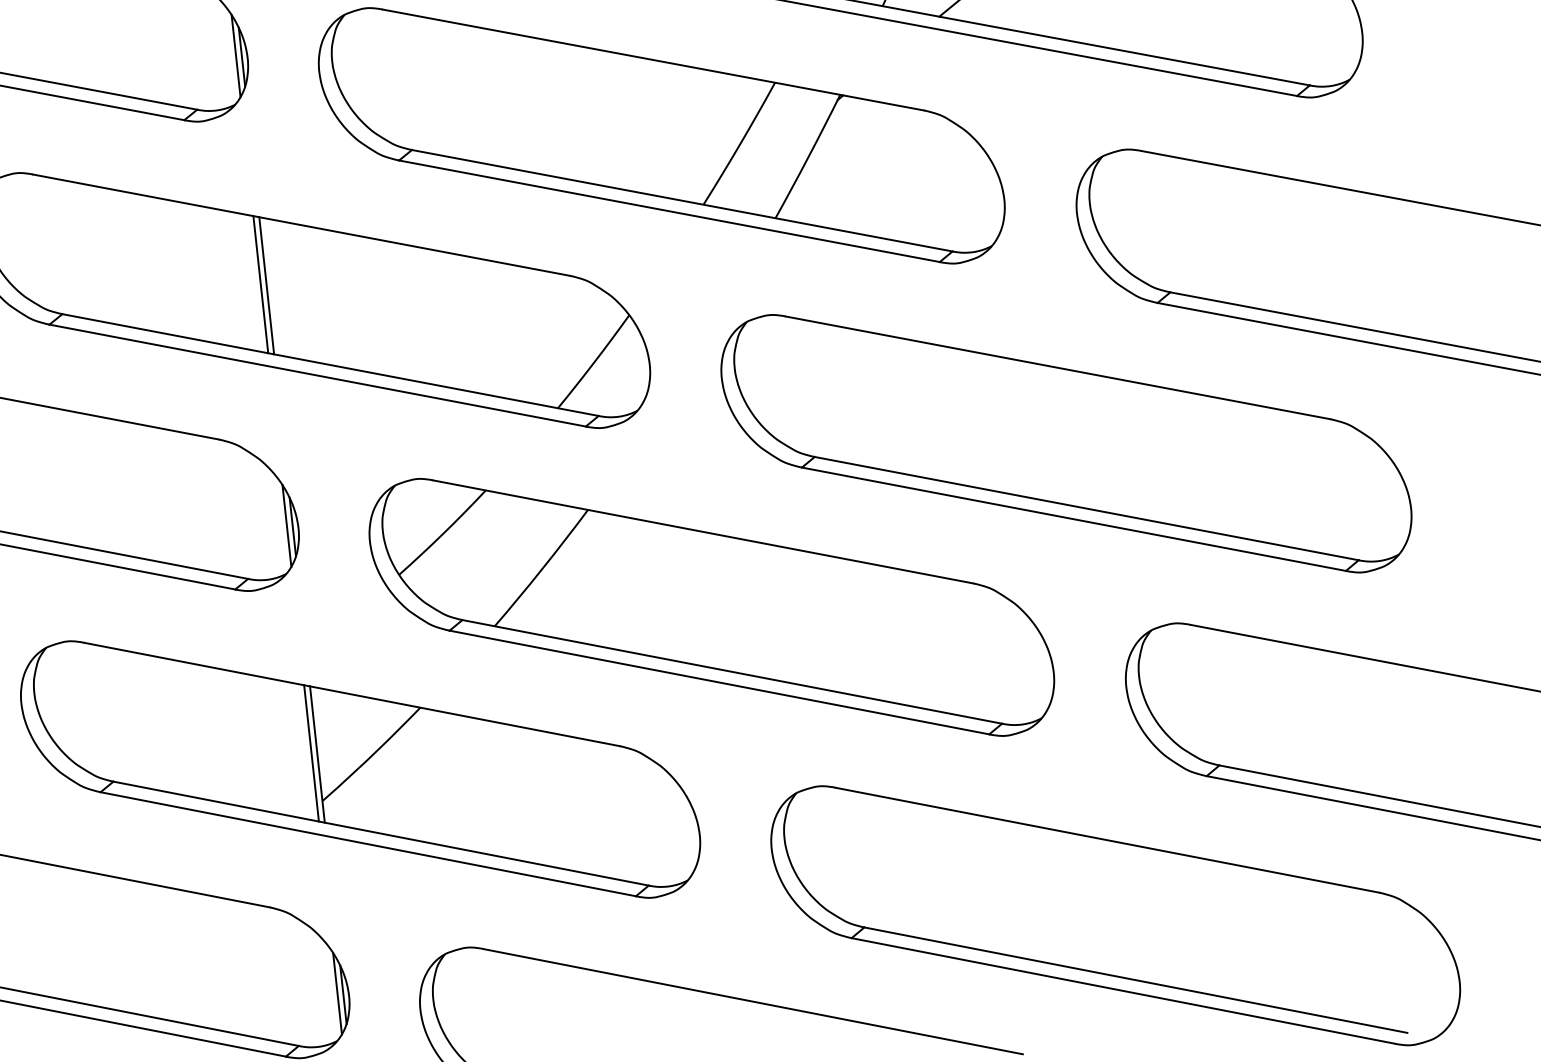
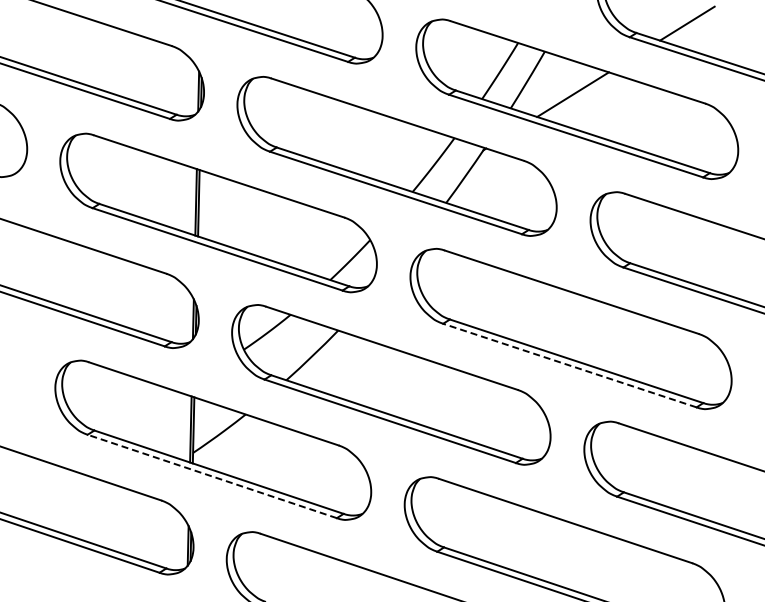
line: (1073, 519) -> (569, 365), solid -> dashed
line: (366, 844) -> (211, 476), solid -> dashed

